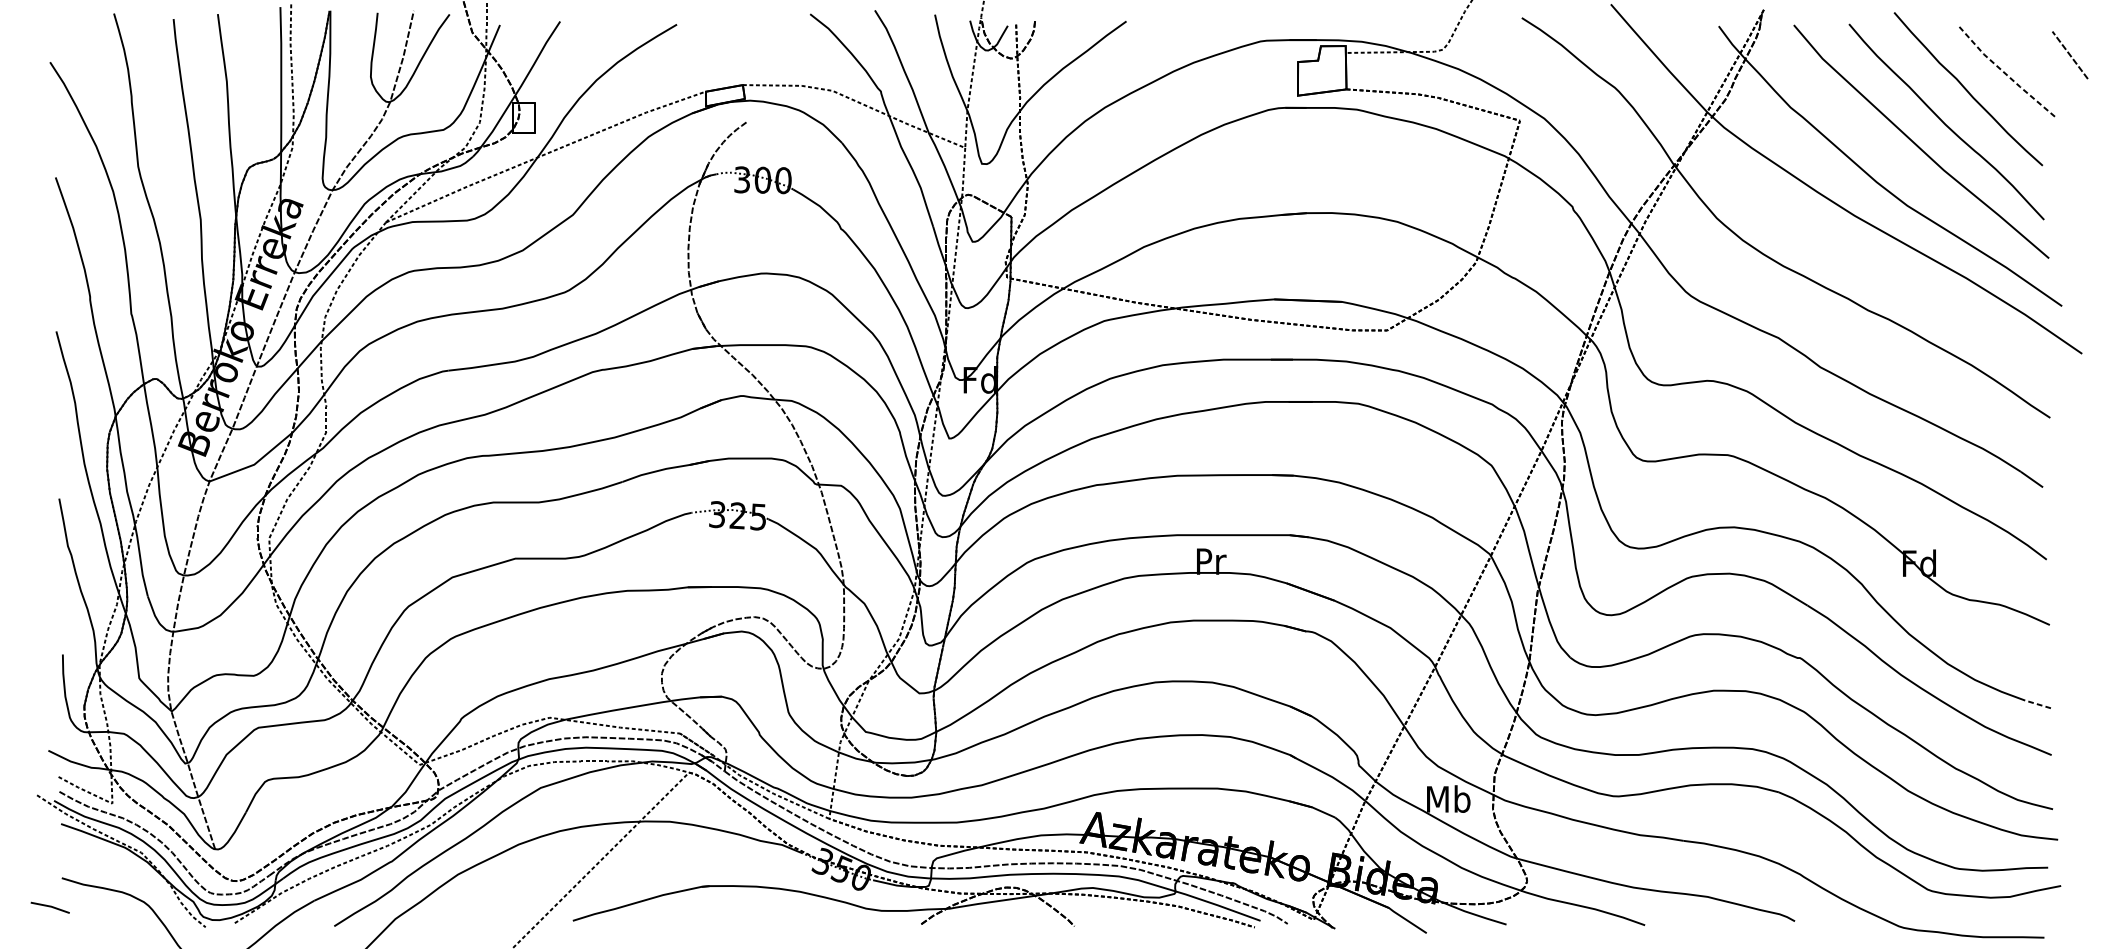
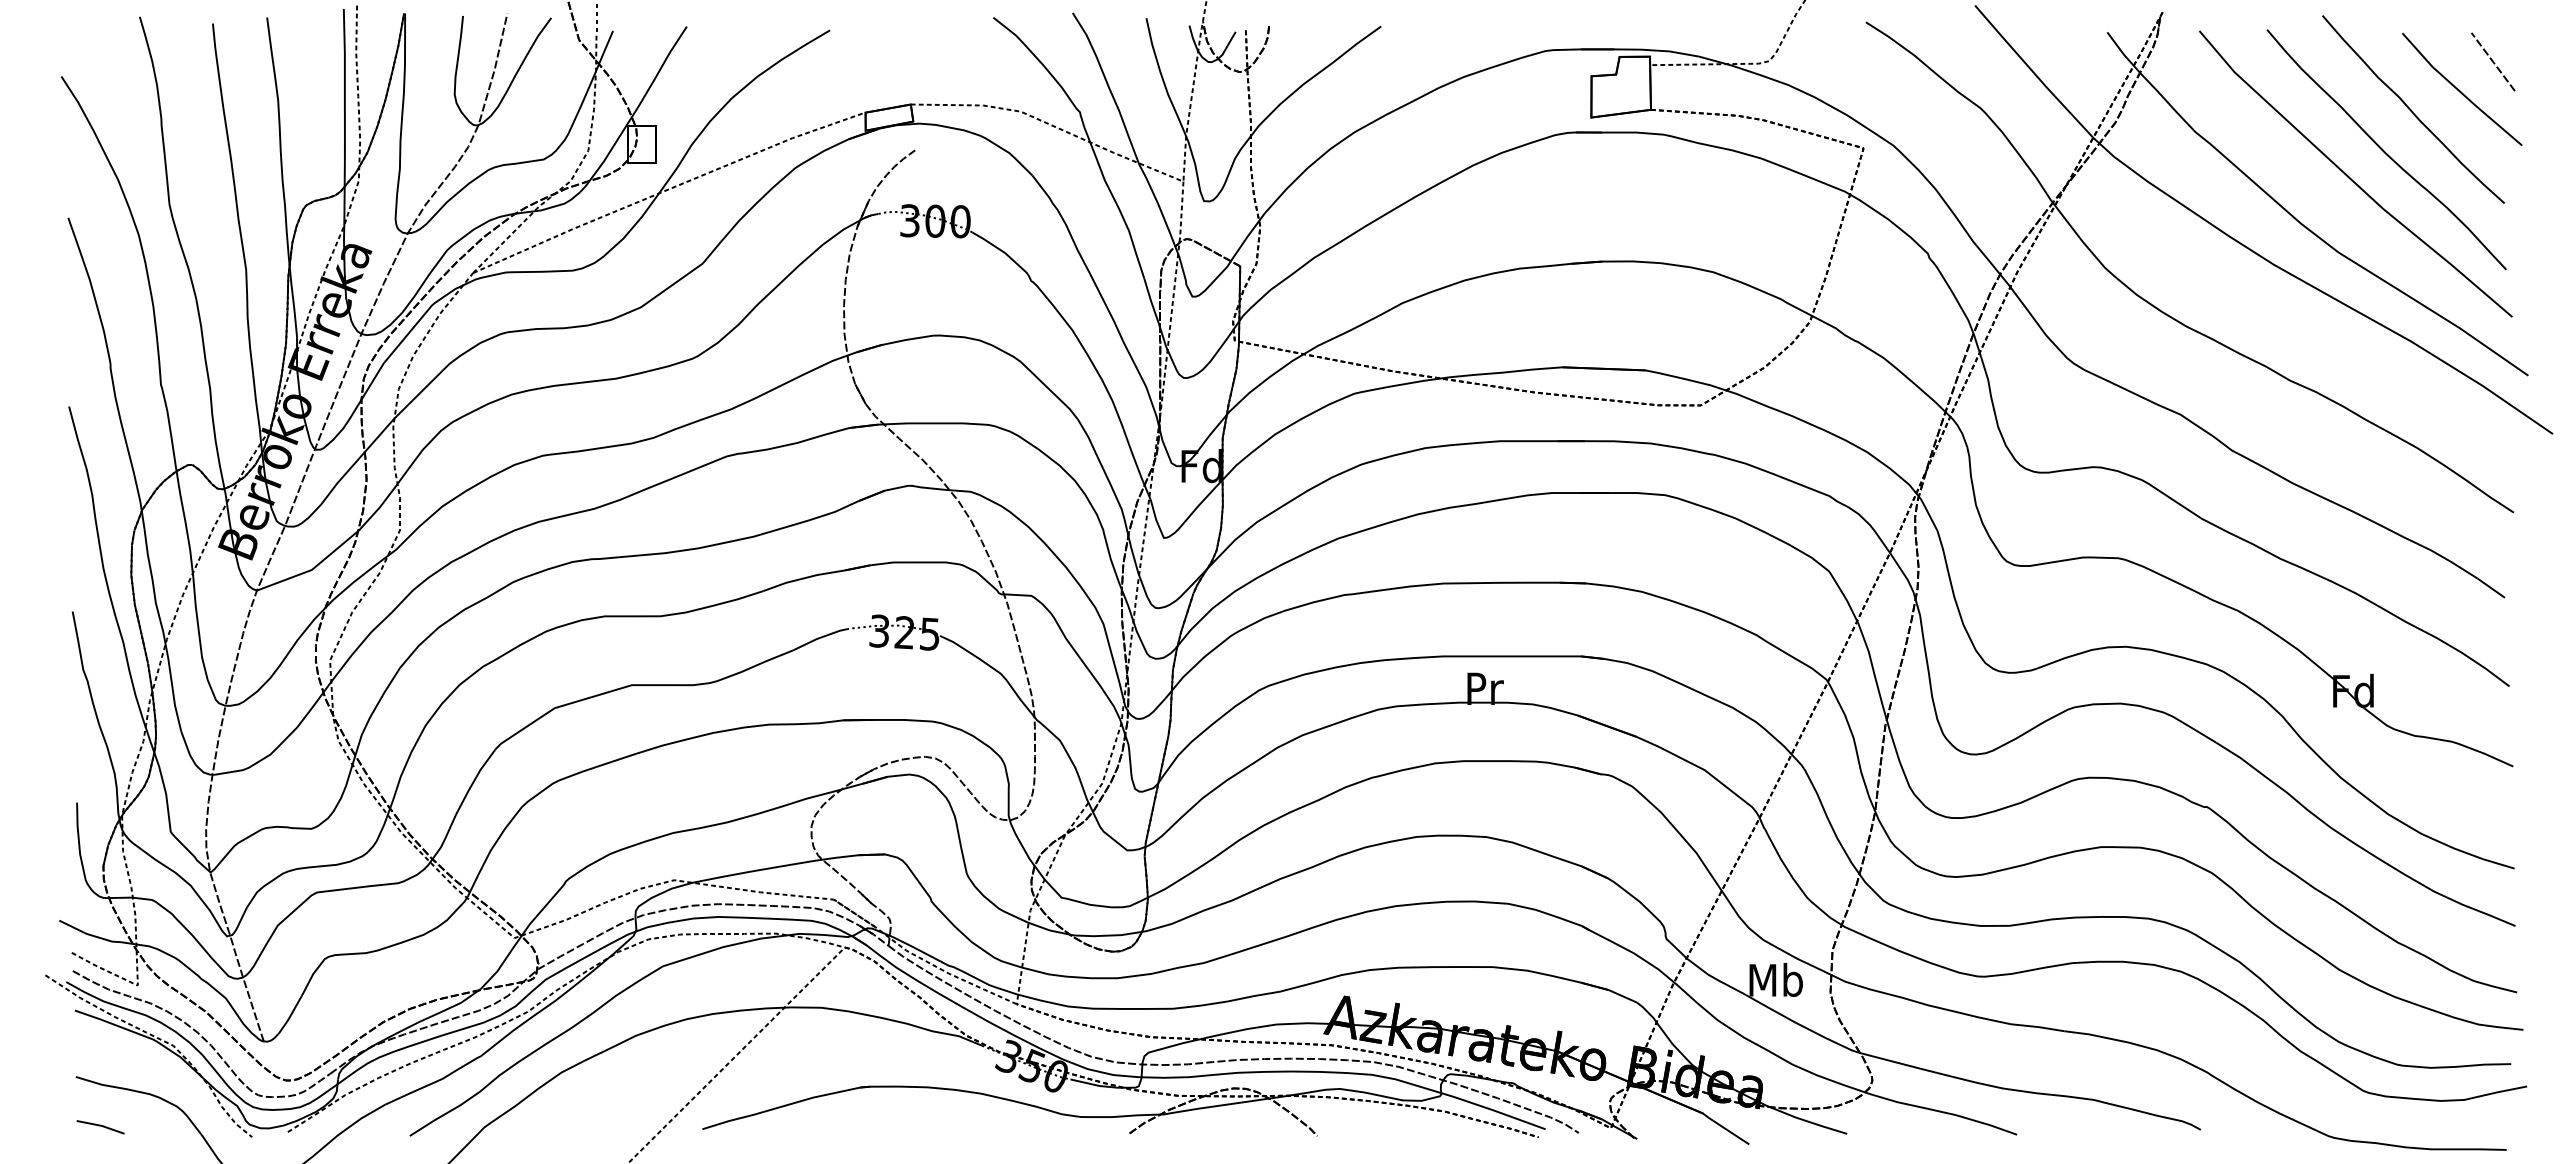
line: (2070, 54) -> (2493, 61), moved
line: (2005, 74) -> (2459, 91), dashed -> solid
line: (2037, 704) -> (2498, 863), dashed -> solid
line: (50, 907) -> (100, 1126), moved

